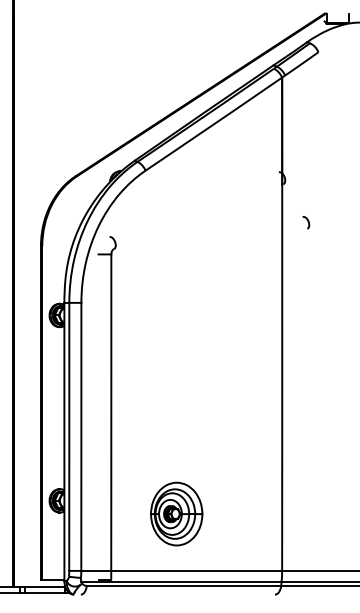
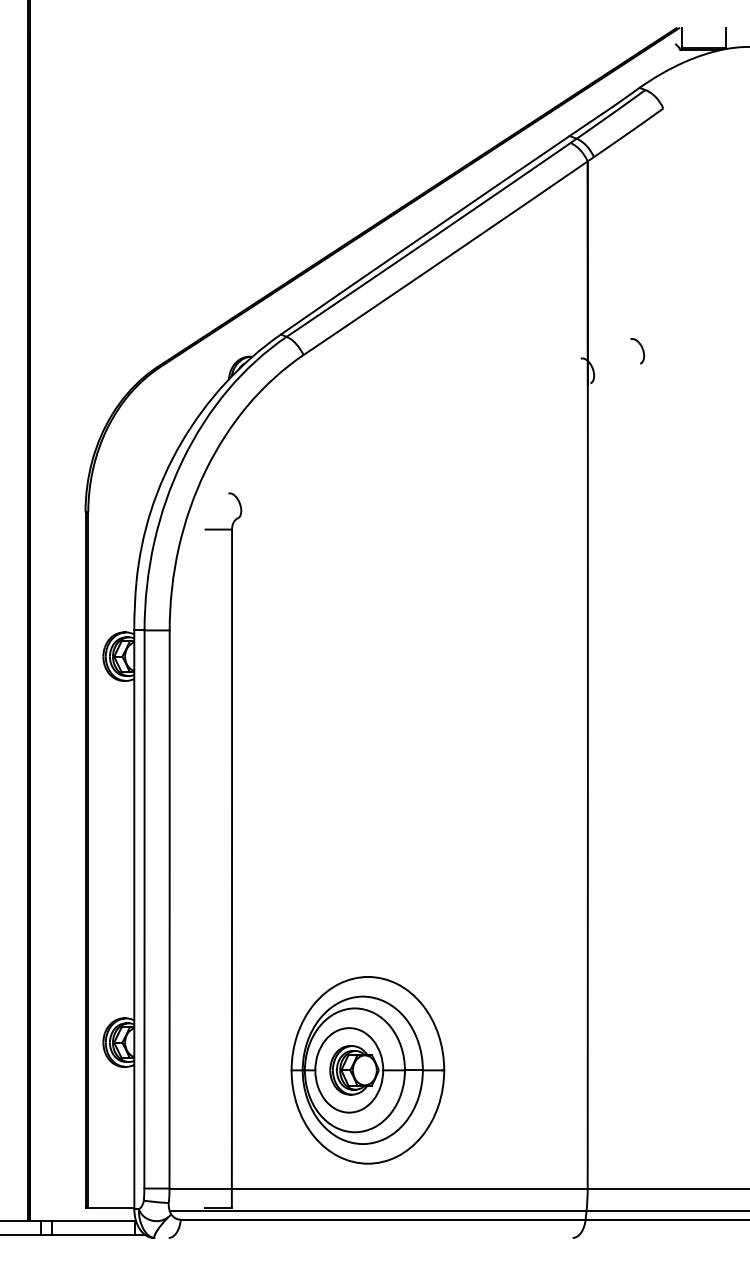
curve: (307, 222) -> (640, 350), moved
part: (176, 513) -> (367, 1068), size x1.43

